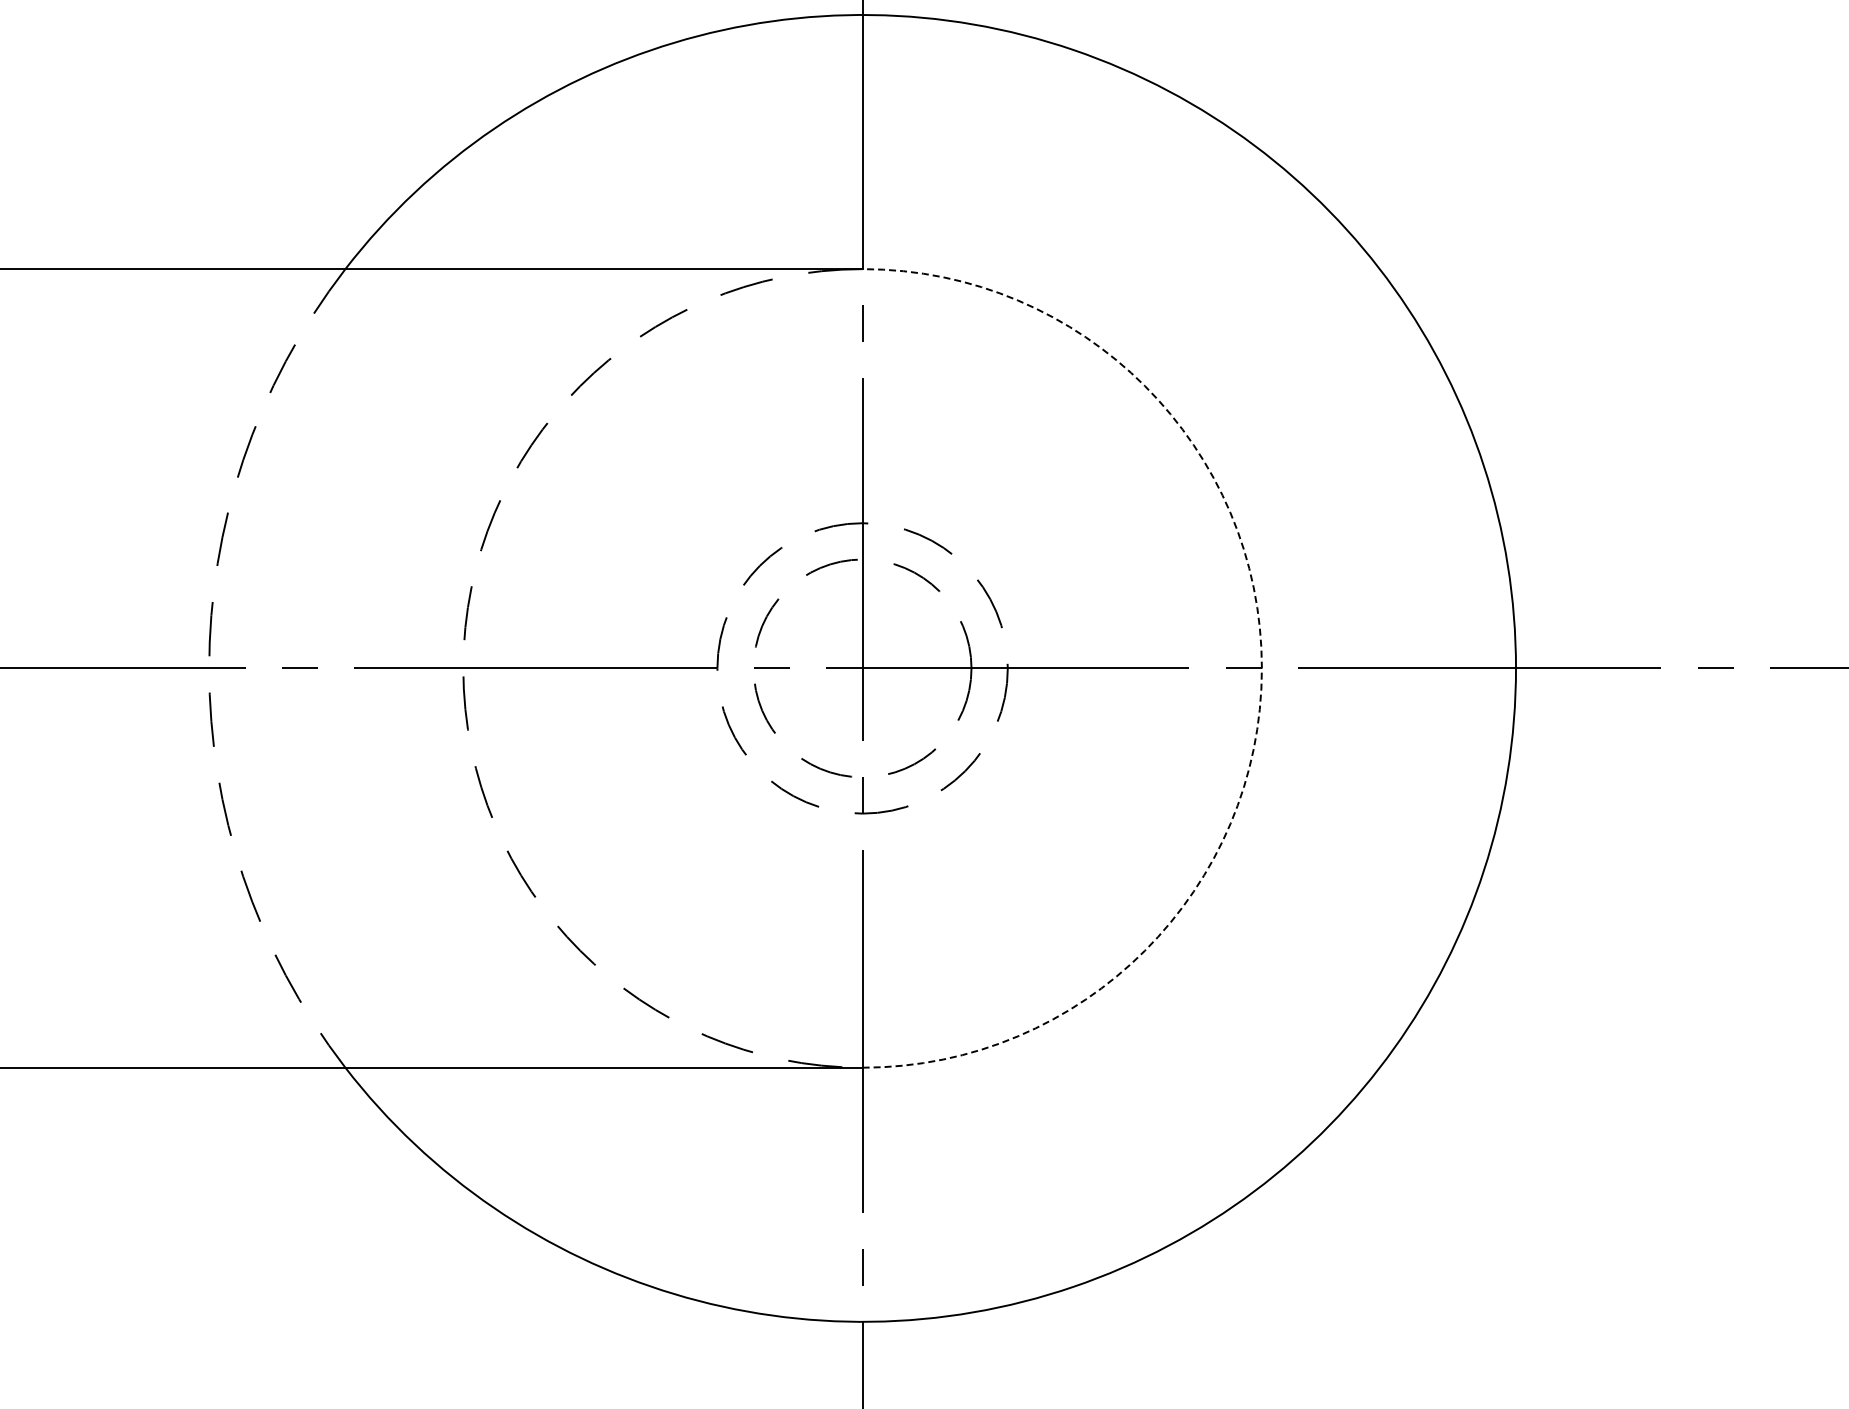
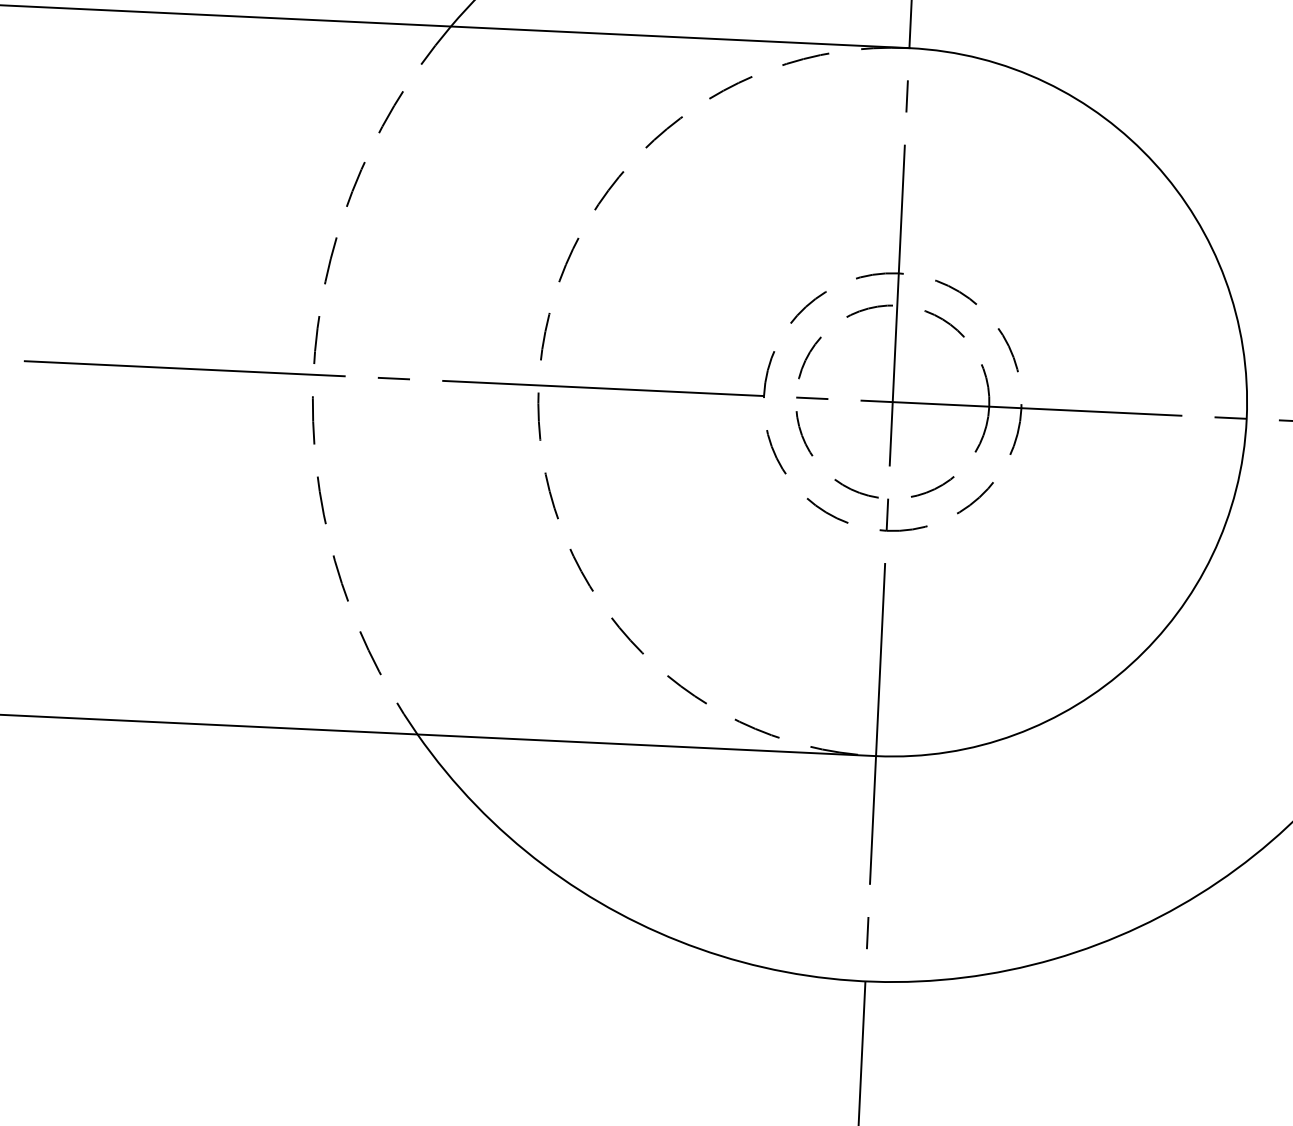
arc: (1261, 668) -> (1246, 418), dashed -> solid

